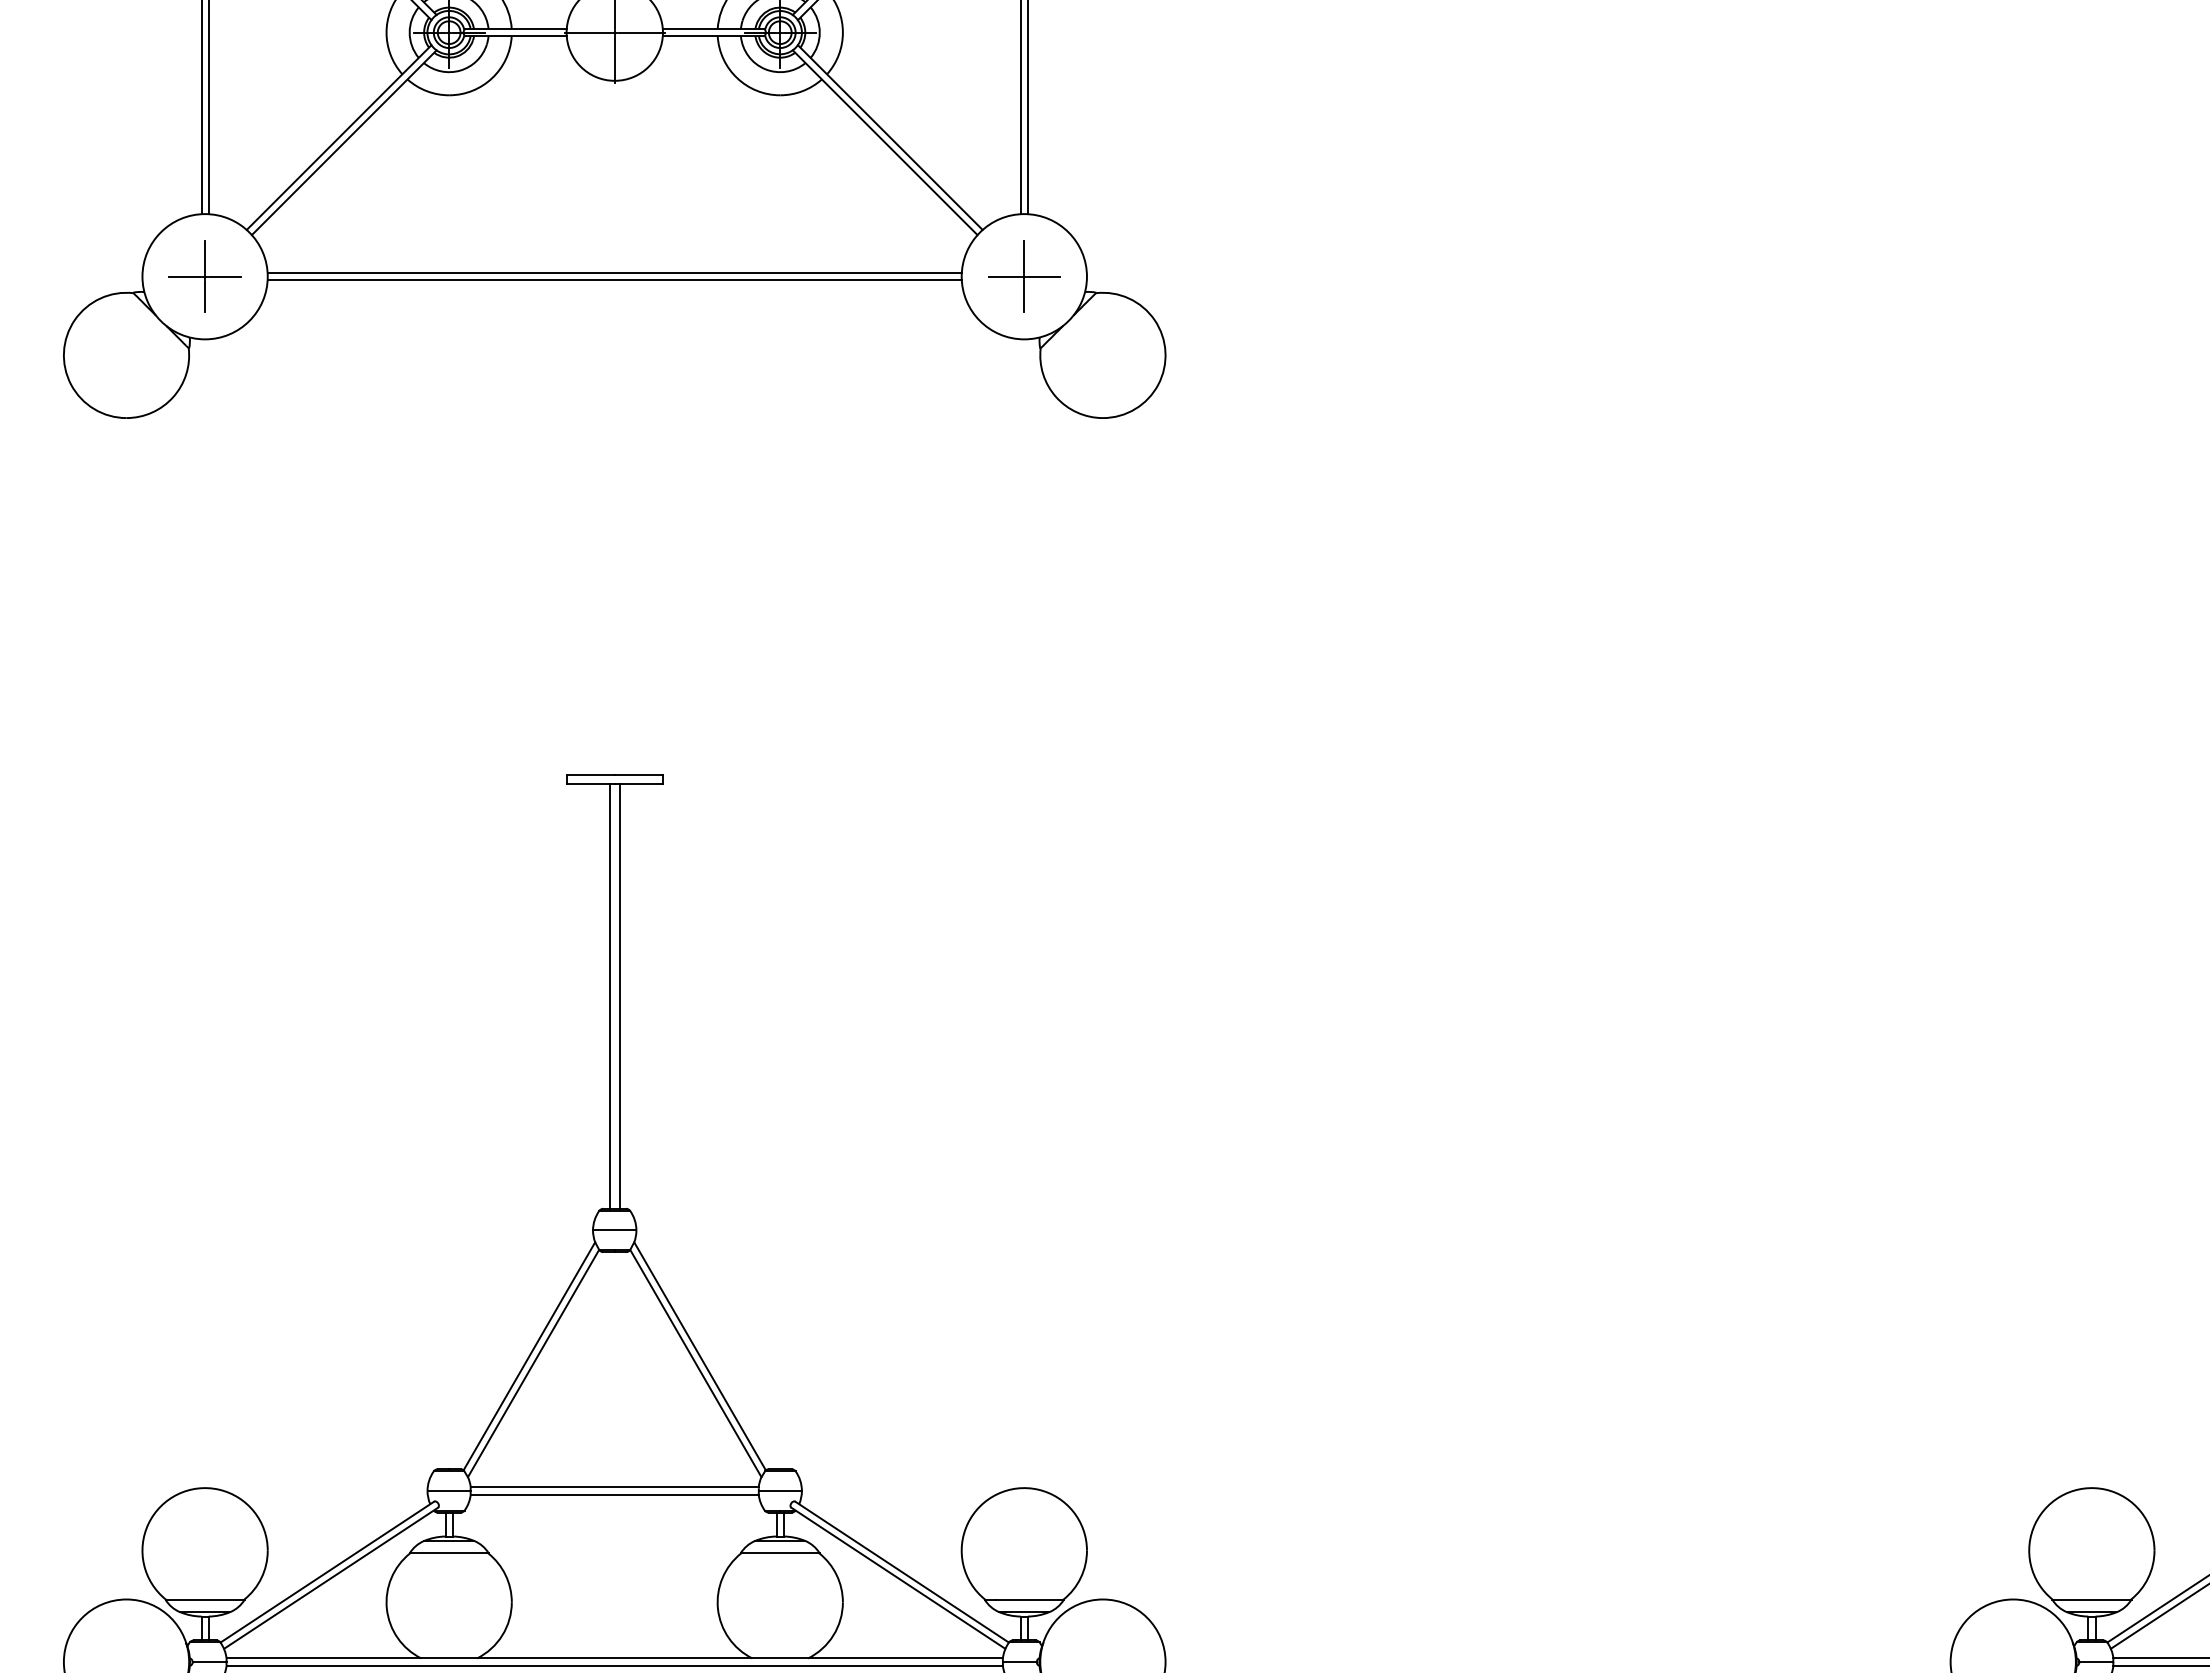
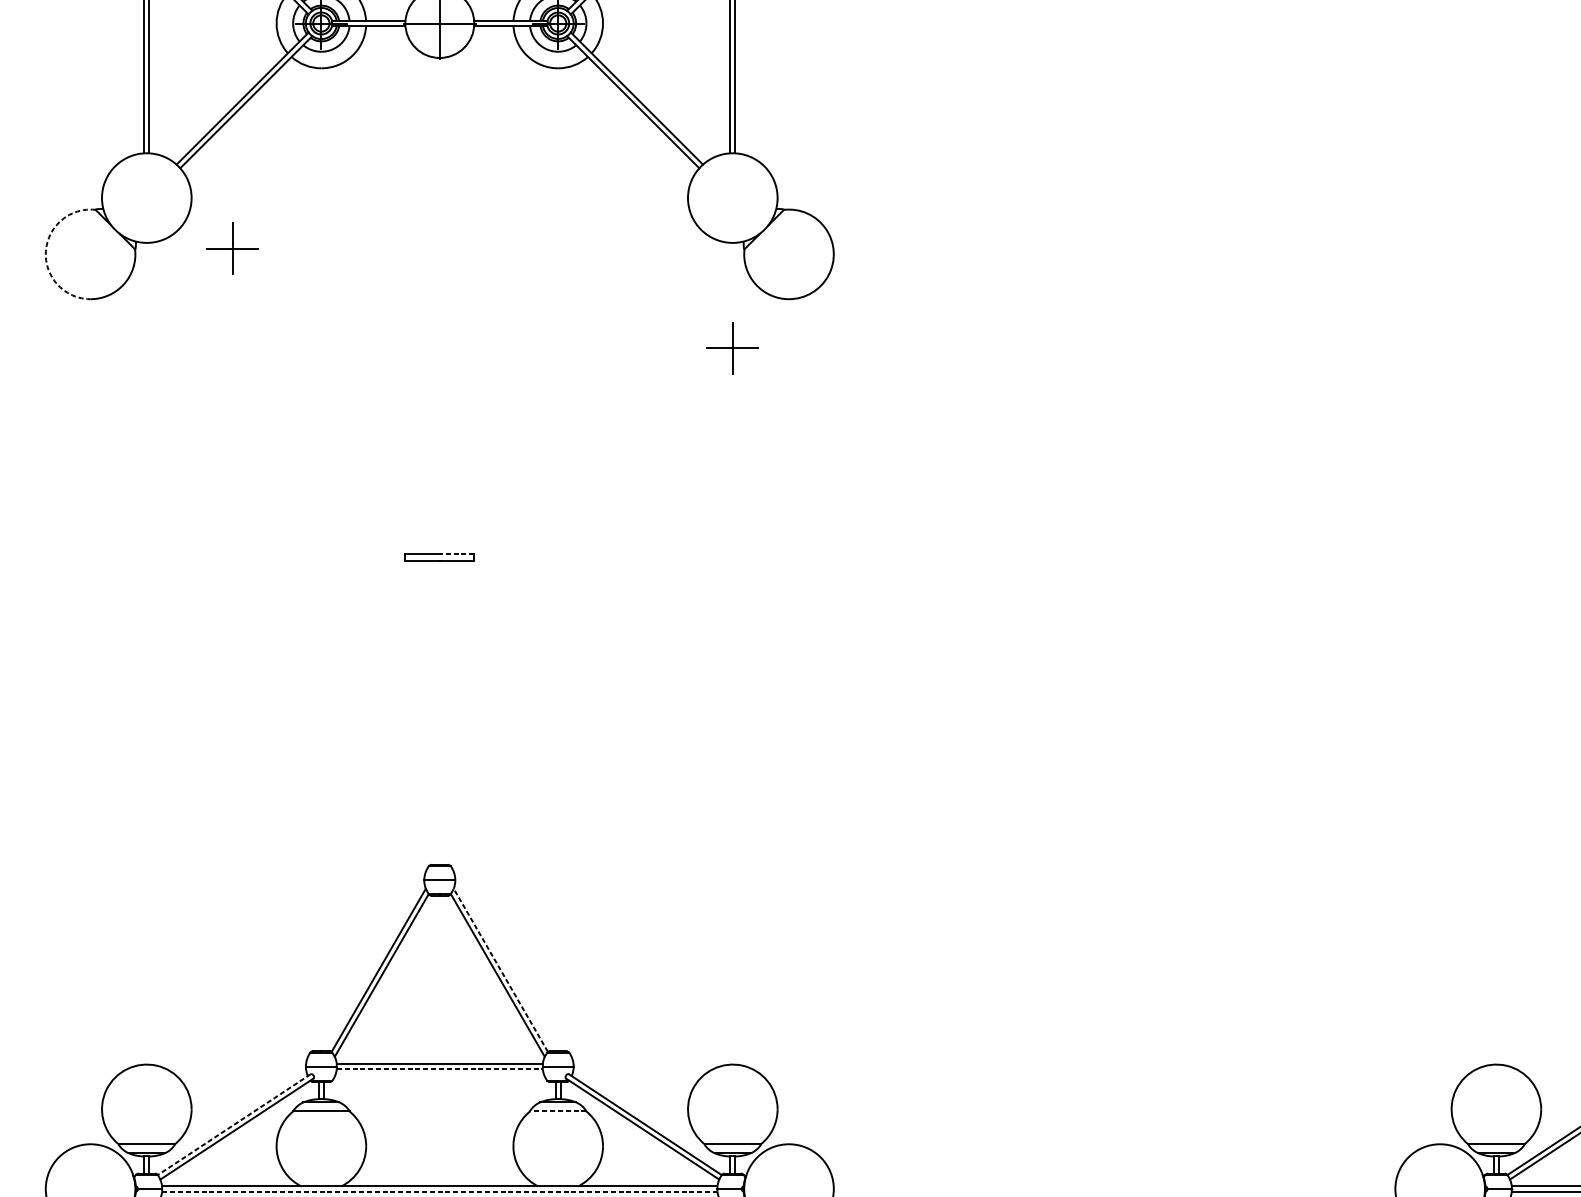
line: (614, 273) -> (439, 195), removed
part: (204, 276) -> (232, 248), moved
part: (1024, 276) -> (732, 348), moved
line: (614, 280) -> (439, 200), removed
arc: (63, 351) -> (45, 251), solid -> dashed
line: (638, 774) -> (456, 554), solid -> dashed
line: (609, 996) -> (436, 712), removed
line: (619, 996) -> (443, 712), removed
line: (700, 1356) -> (501, 970), solid -> dashed
line: (615, 1494) -> (440, 1069), solid -> dashed
line: (780, 1553) -> (558, 1111), solid -> dashed
line: (327, 1572) -> (234, 1124), solid -> dashed
line: (615, 1665) -> (440, 1191), solid -> dashed

